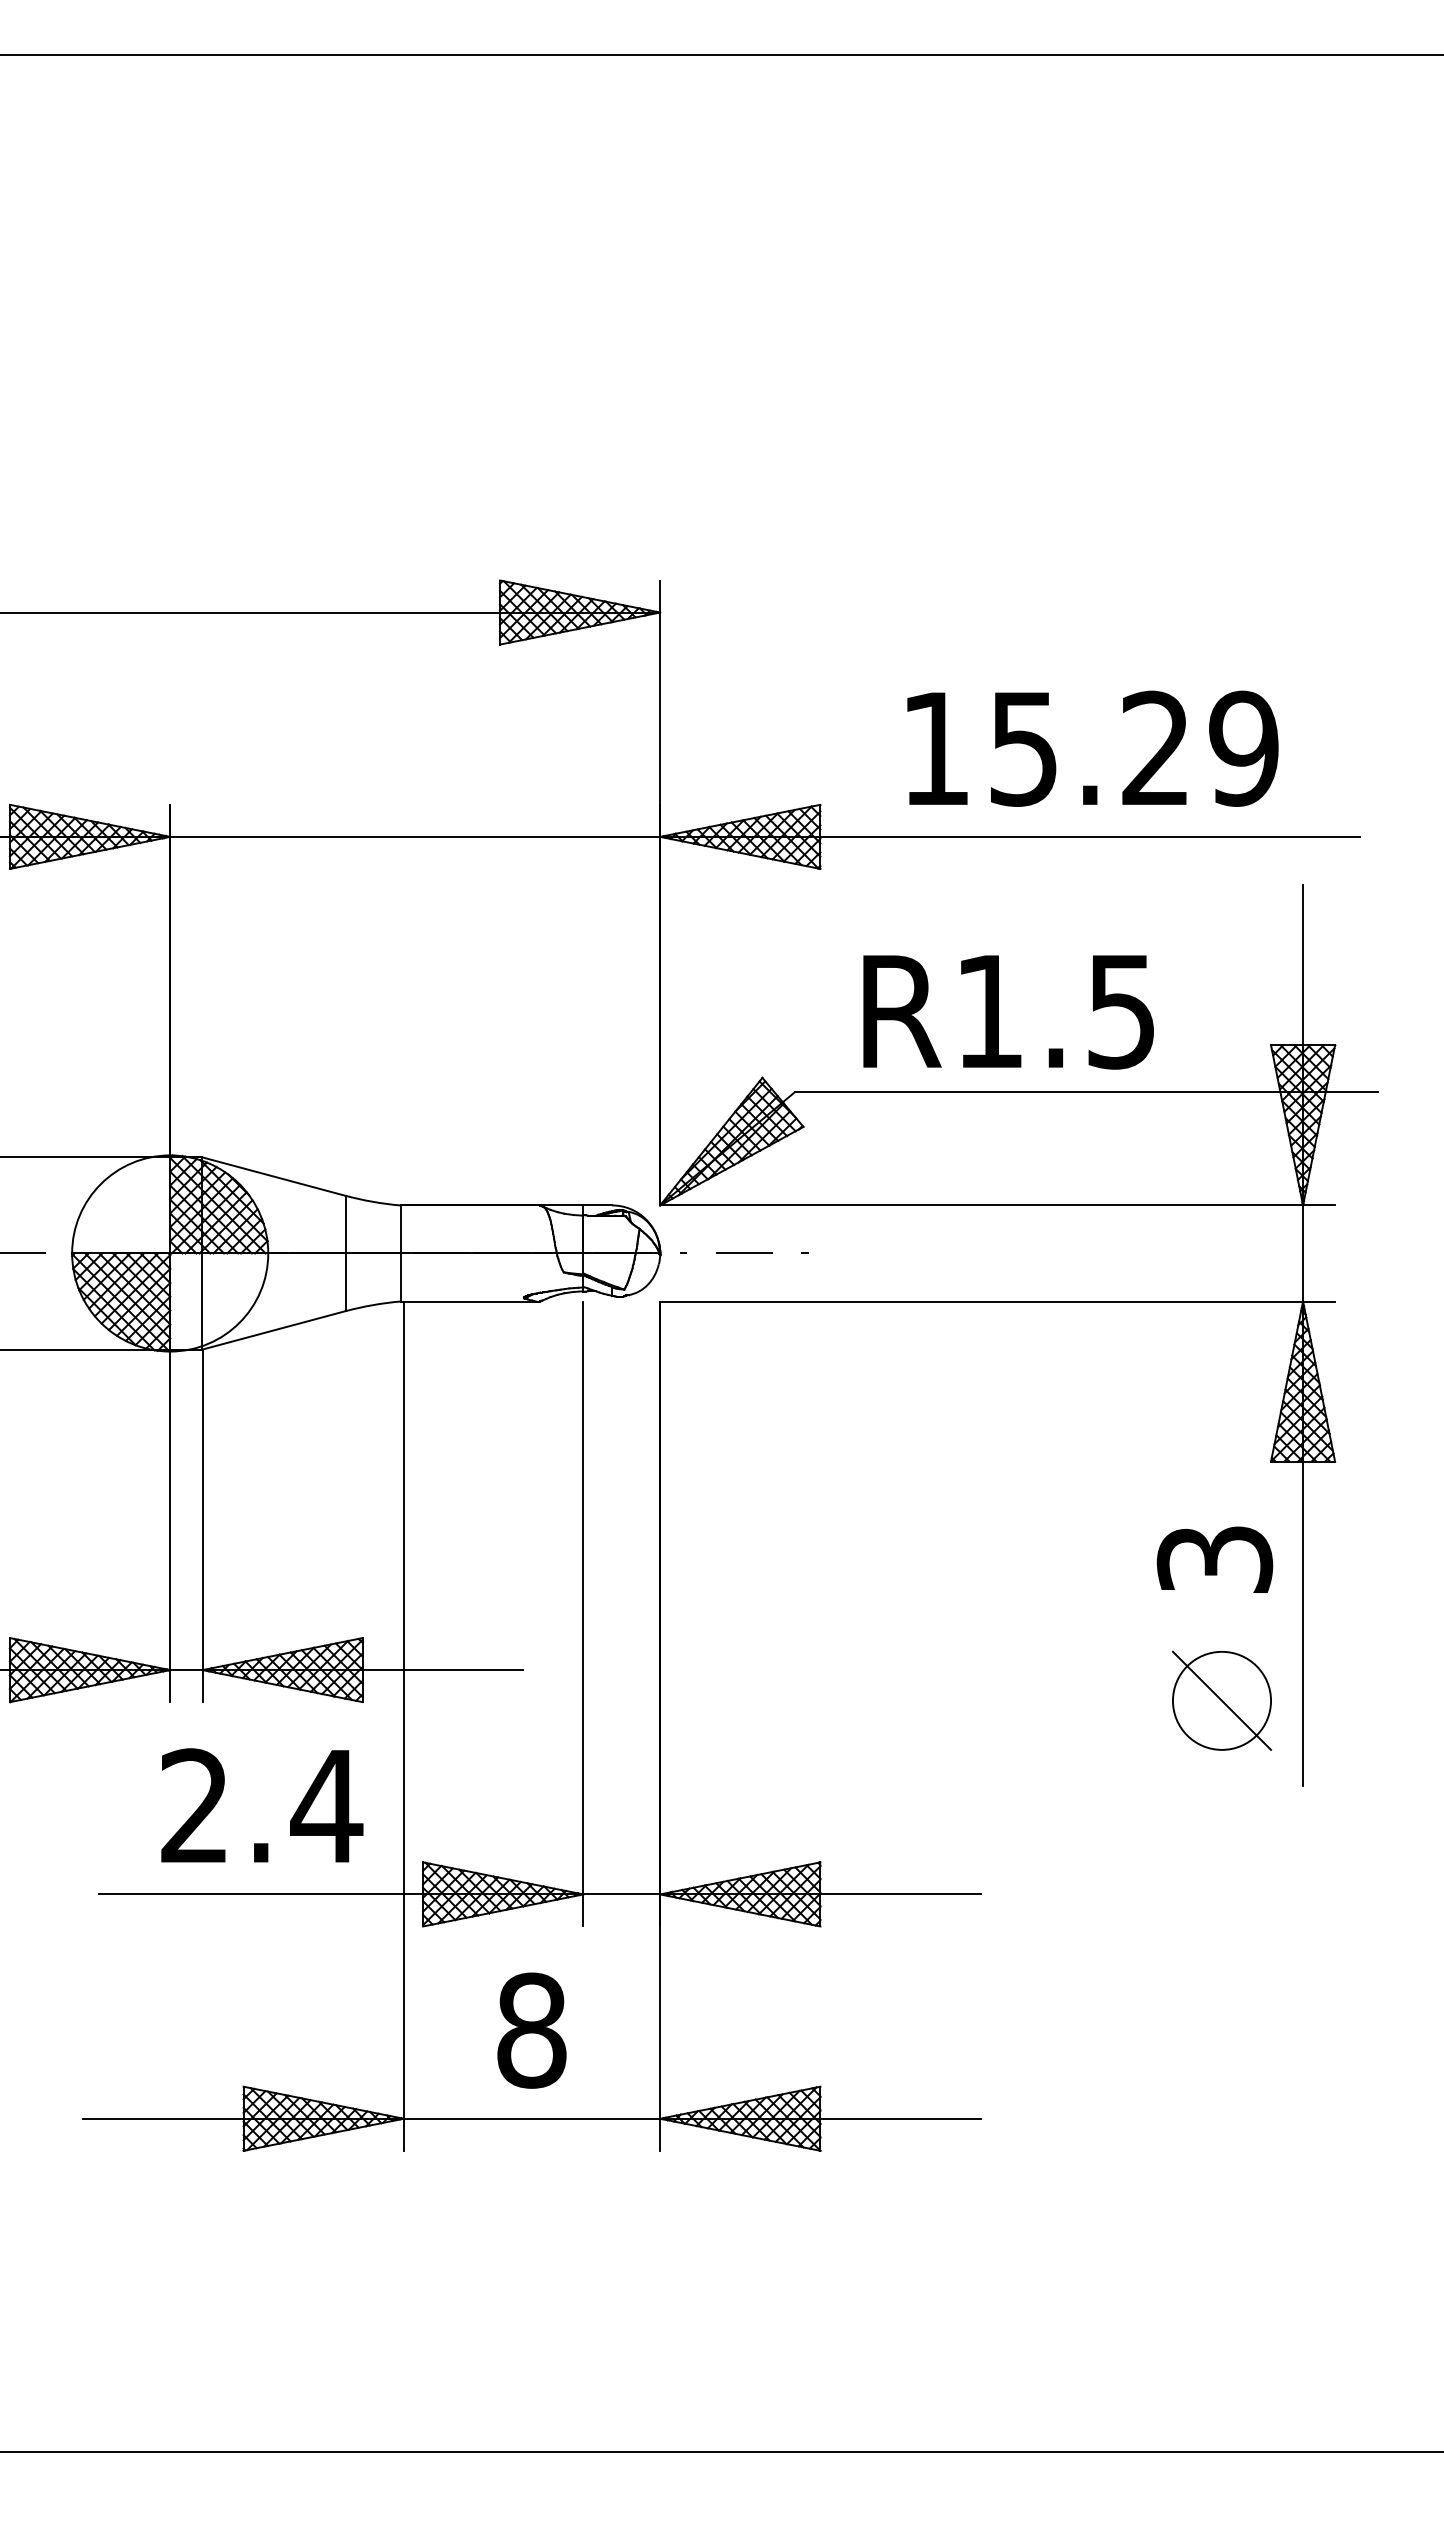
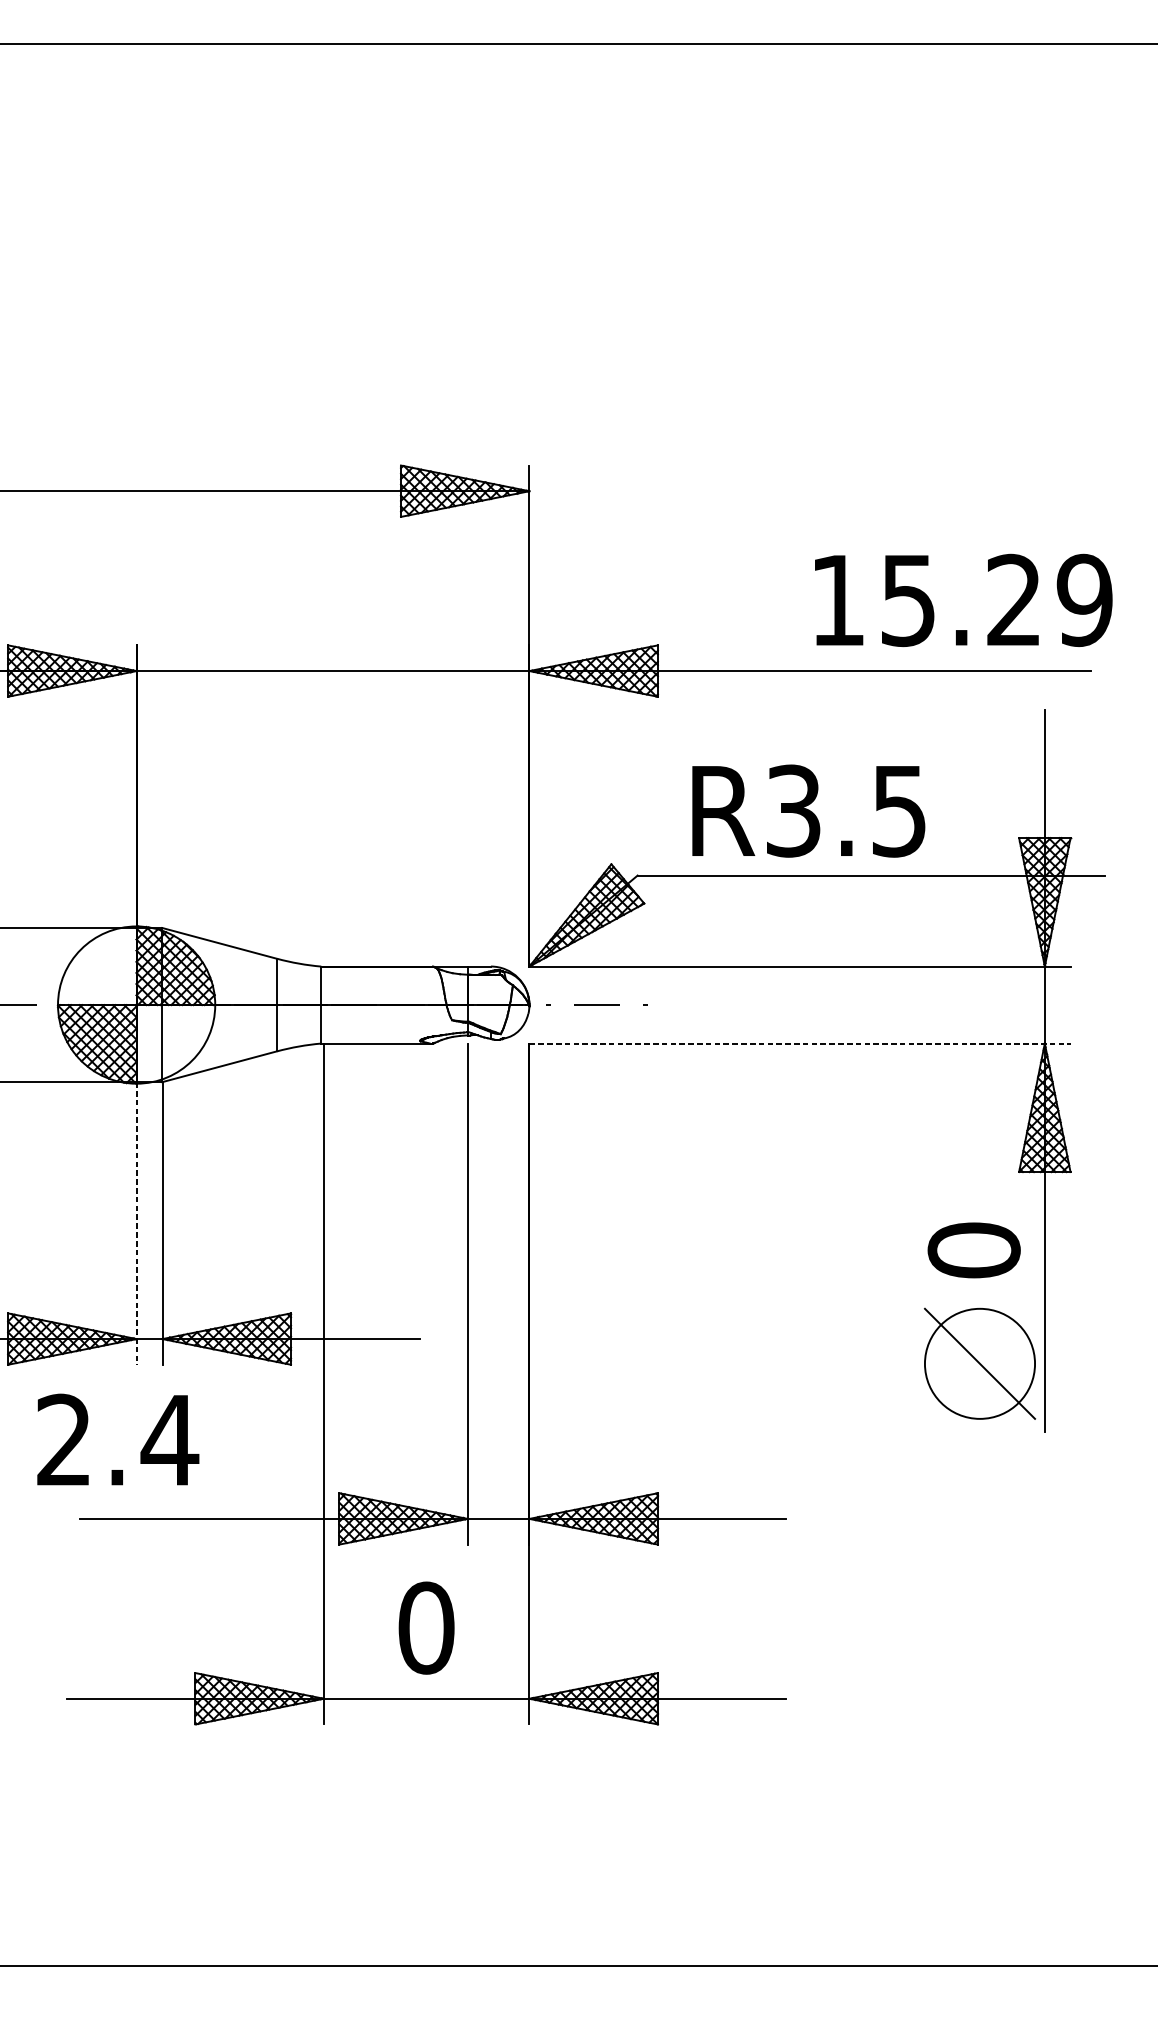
text: (1092, 748) -> (963, 600), moved
text: (989, 1011) -> (793, 811), R1.5 -> R3.5
line: (998, 1301) -> (800, 1043), solid -> dashed
line: (170, 1526) -> (136, 1223), solid -> dashed
text: (1214, 1559) -> (973, 1250), 3 -> 0
part: (1221, 1700) -> (979, 1363), size x1.4
text: (262, 1805) -> (118, 1439), moved
text: (531, 2030) -> (426, 1628), 8 -> 0

